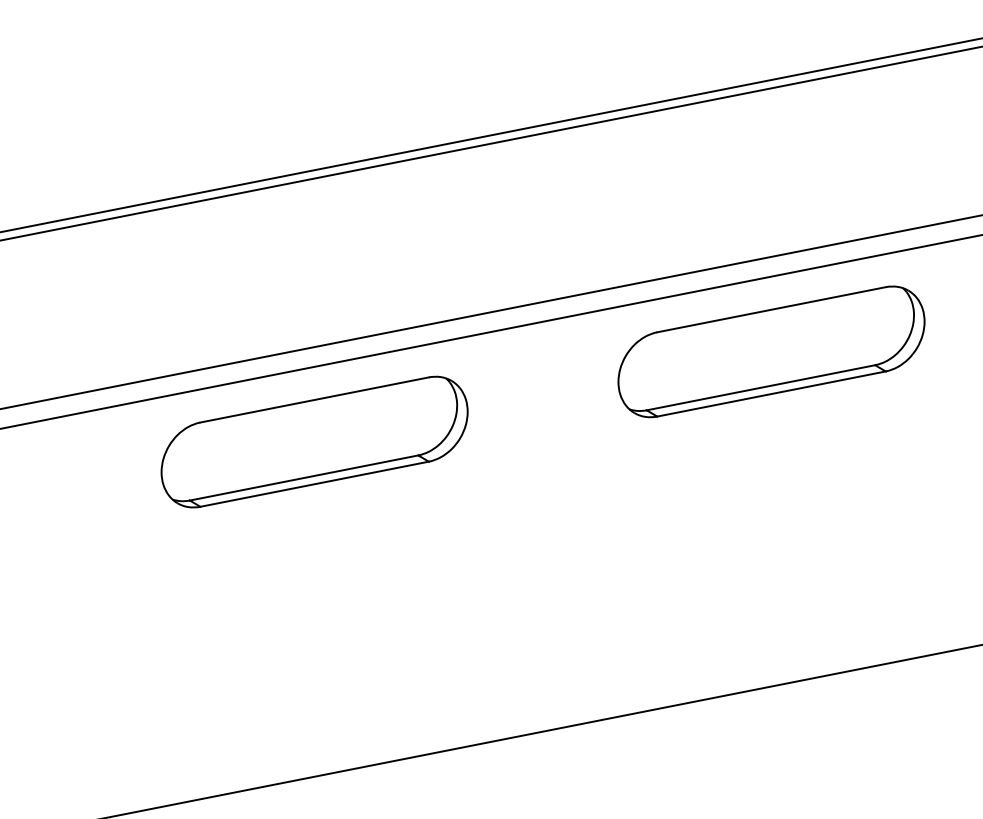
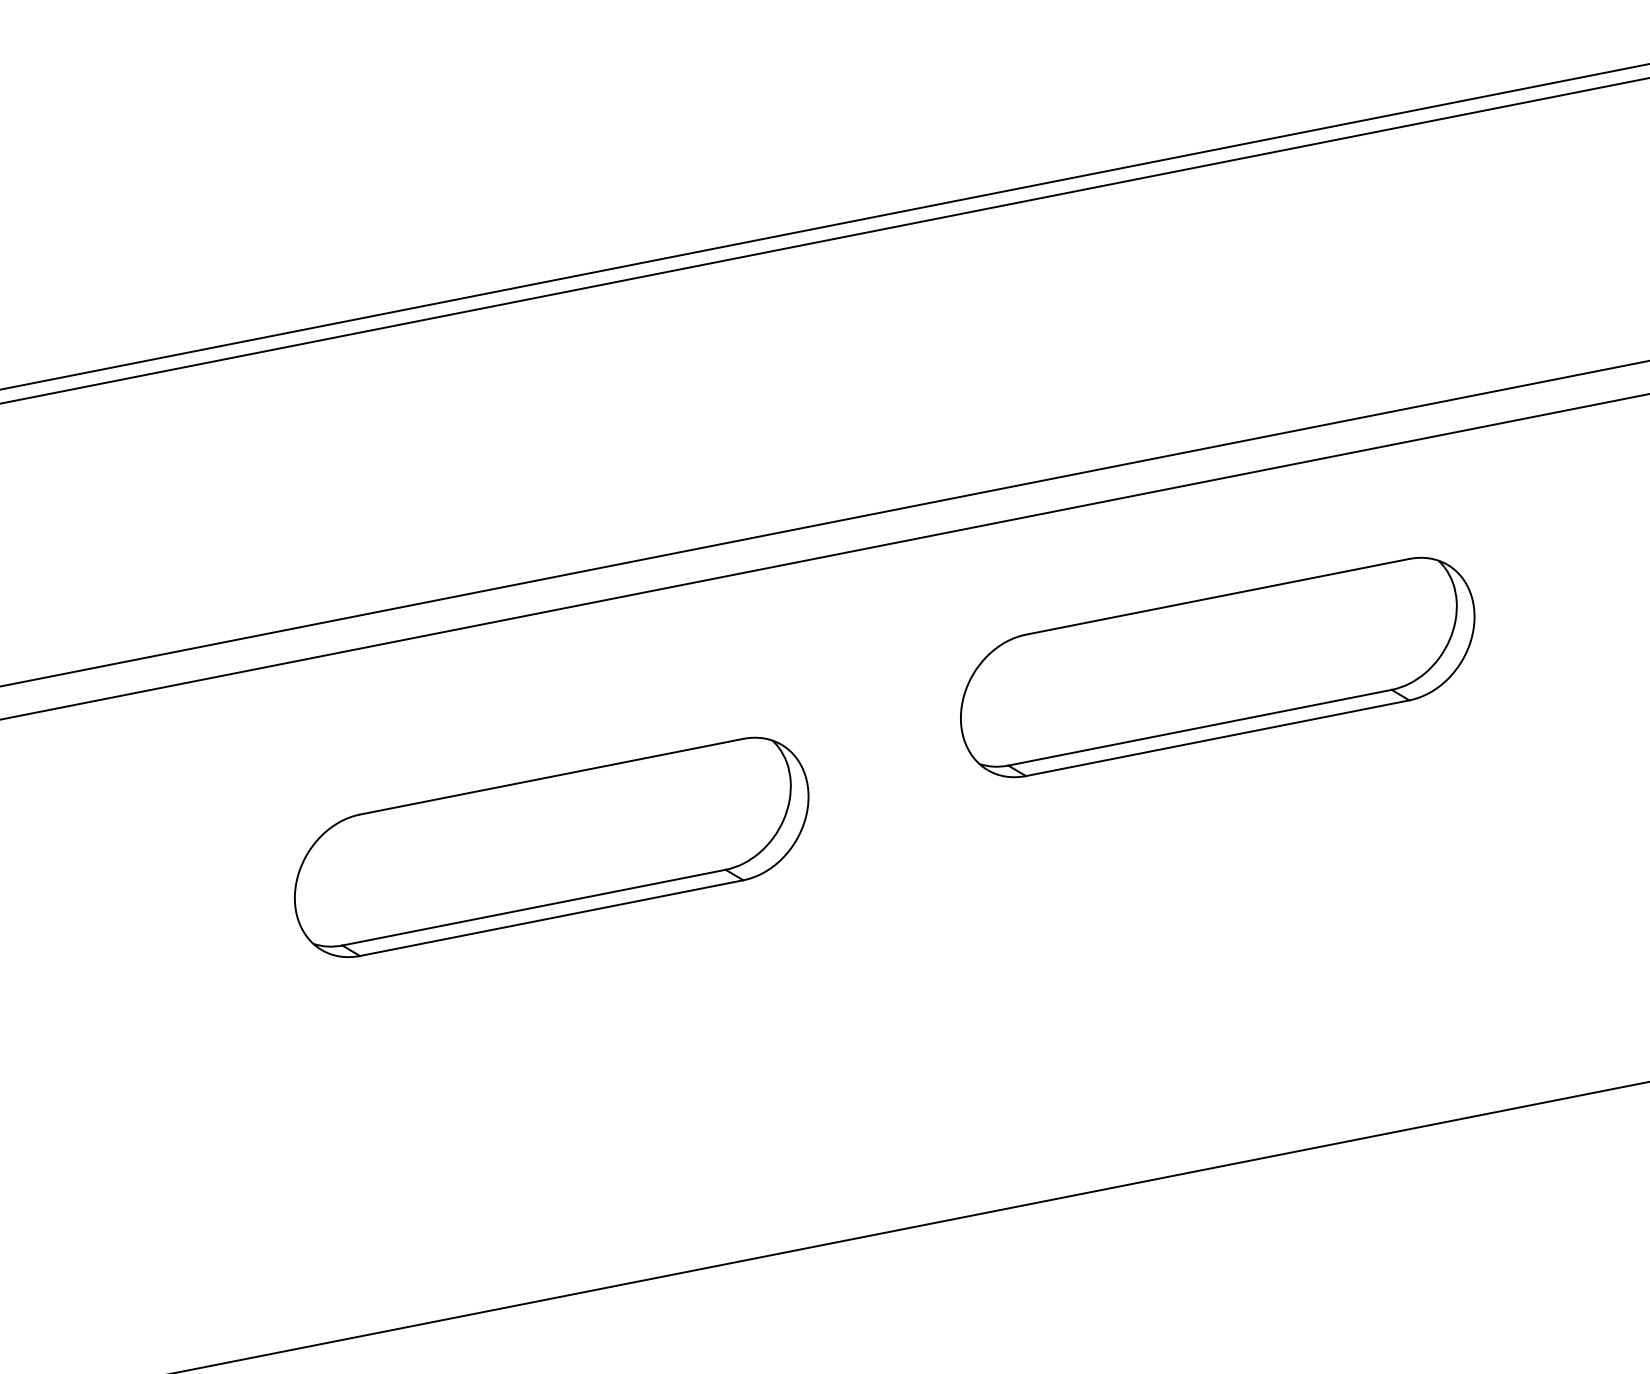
part: (771, 351) -> (1217, 666), moved
part: (314, 441) -> (551, 846), moved

